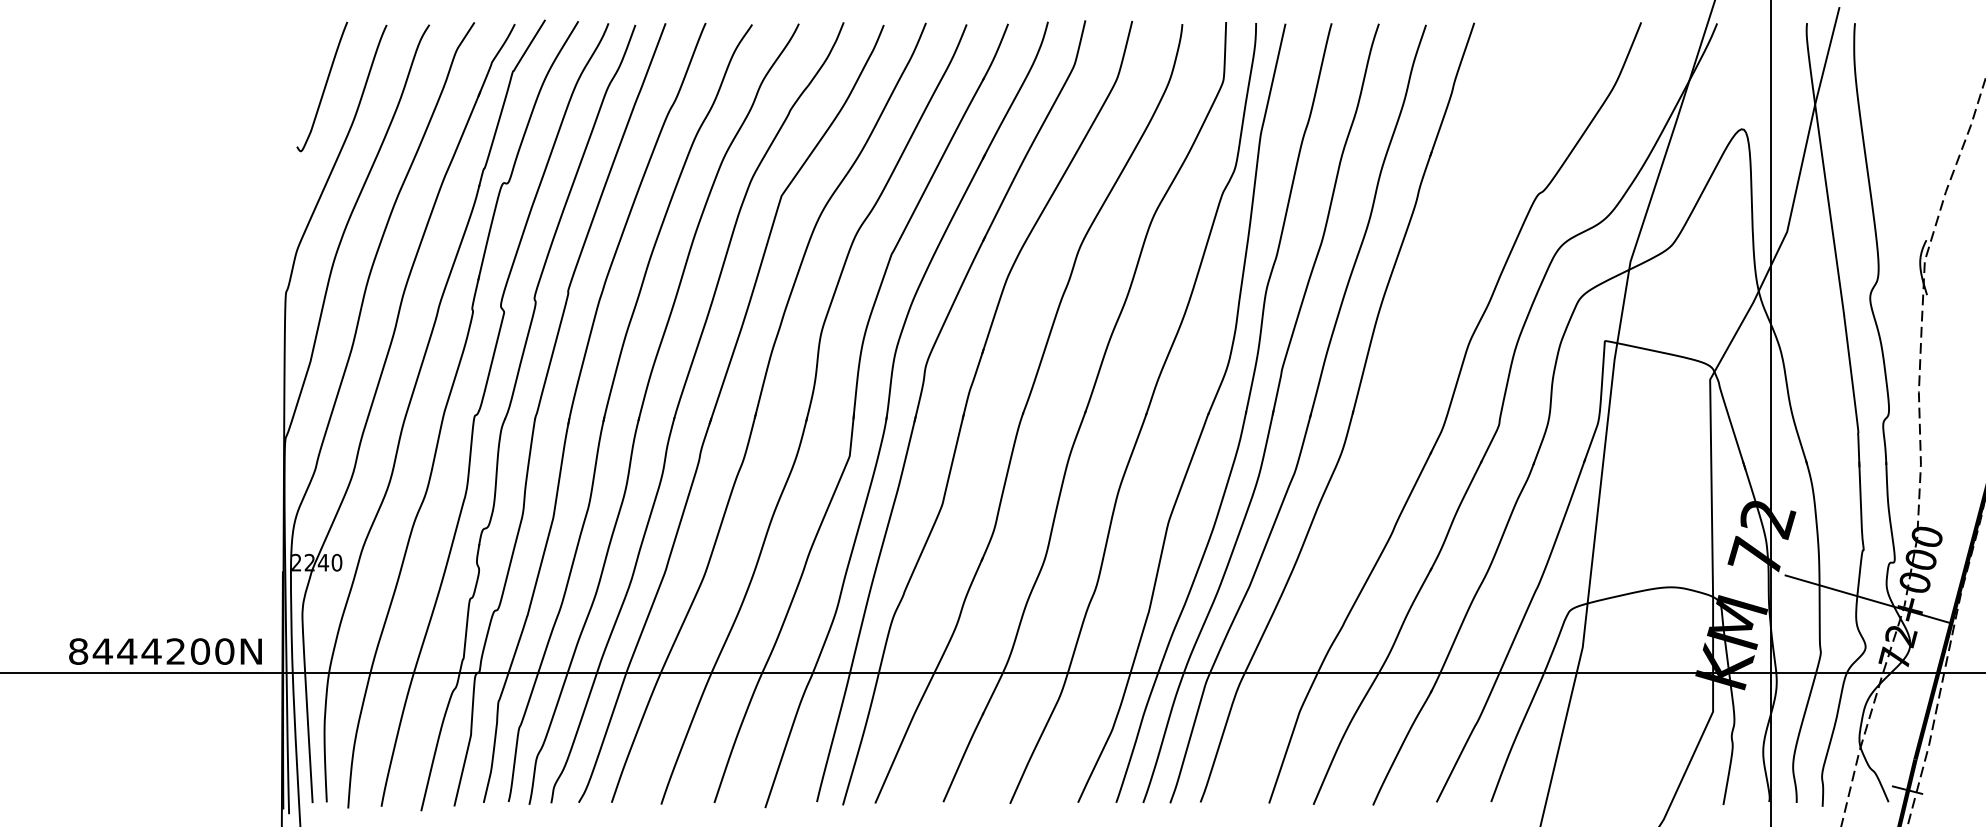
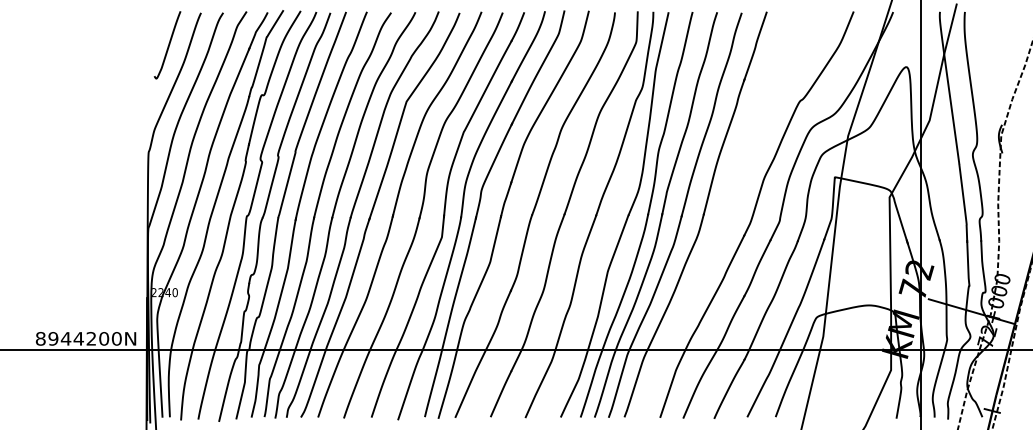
text: (103, 650) -> (53, 338), 8444200N -> 8944200N

